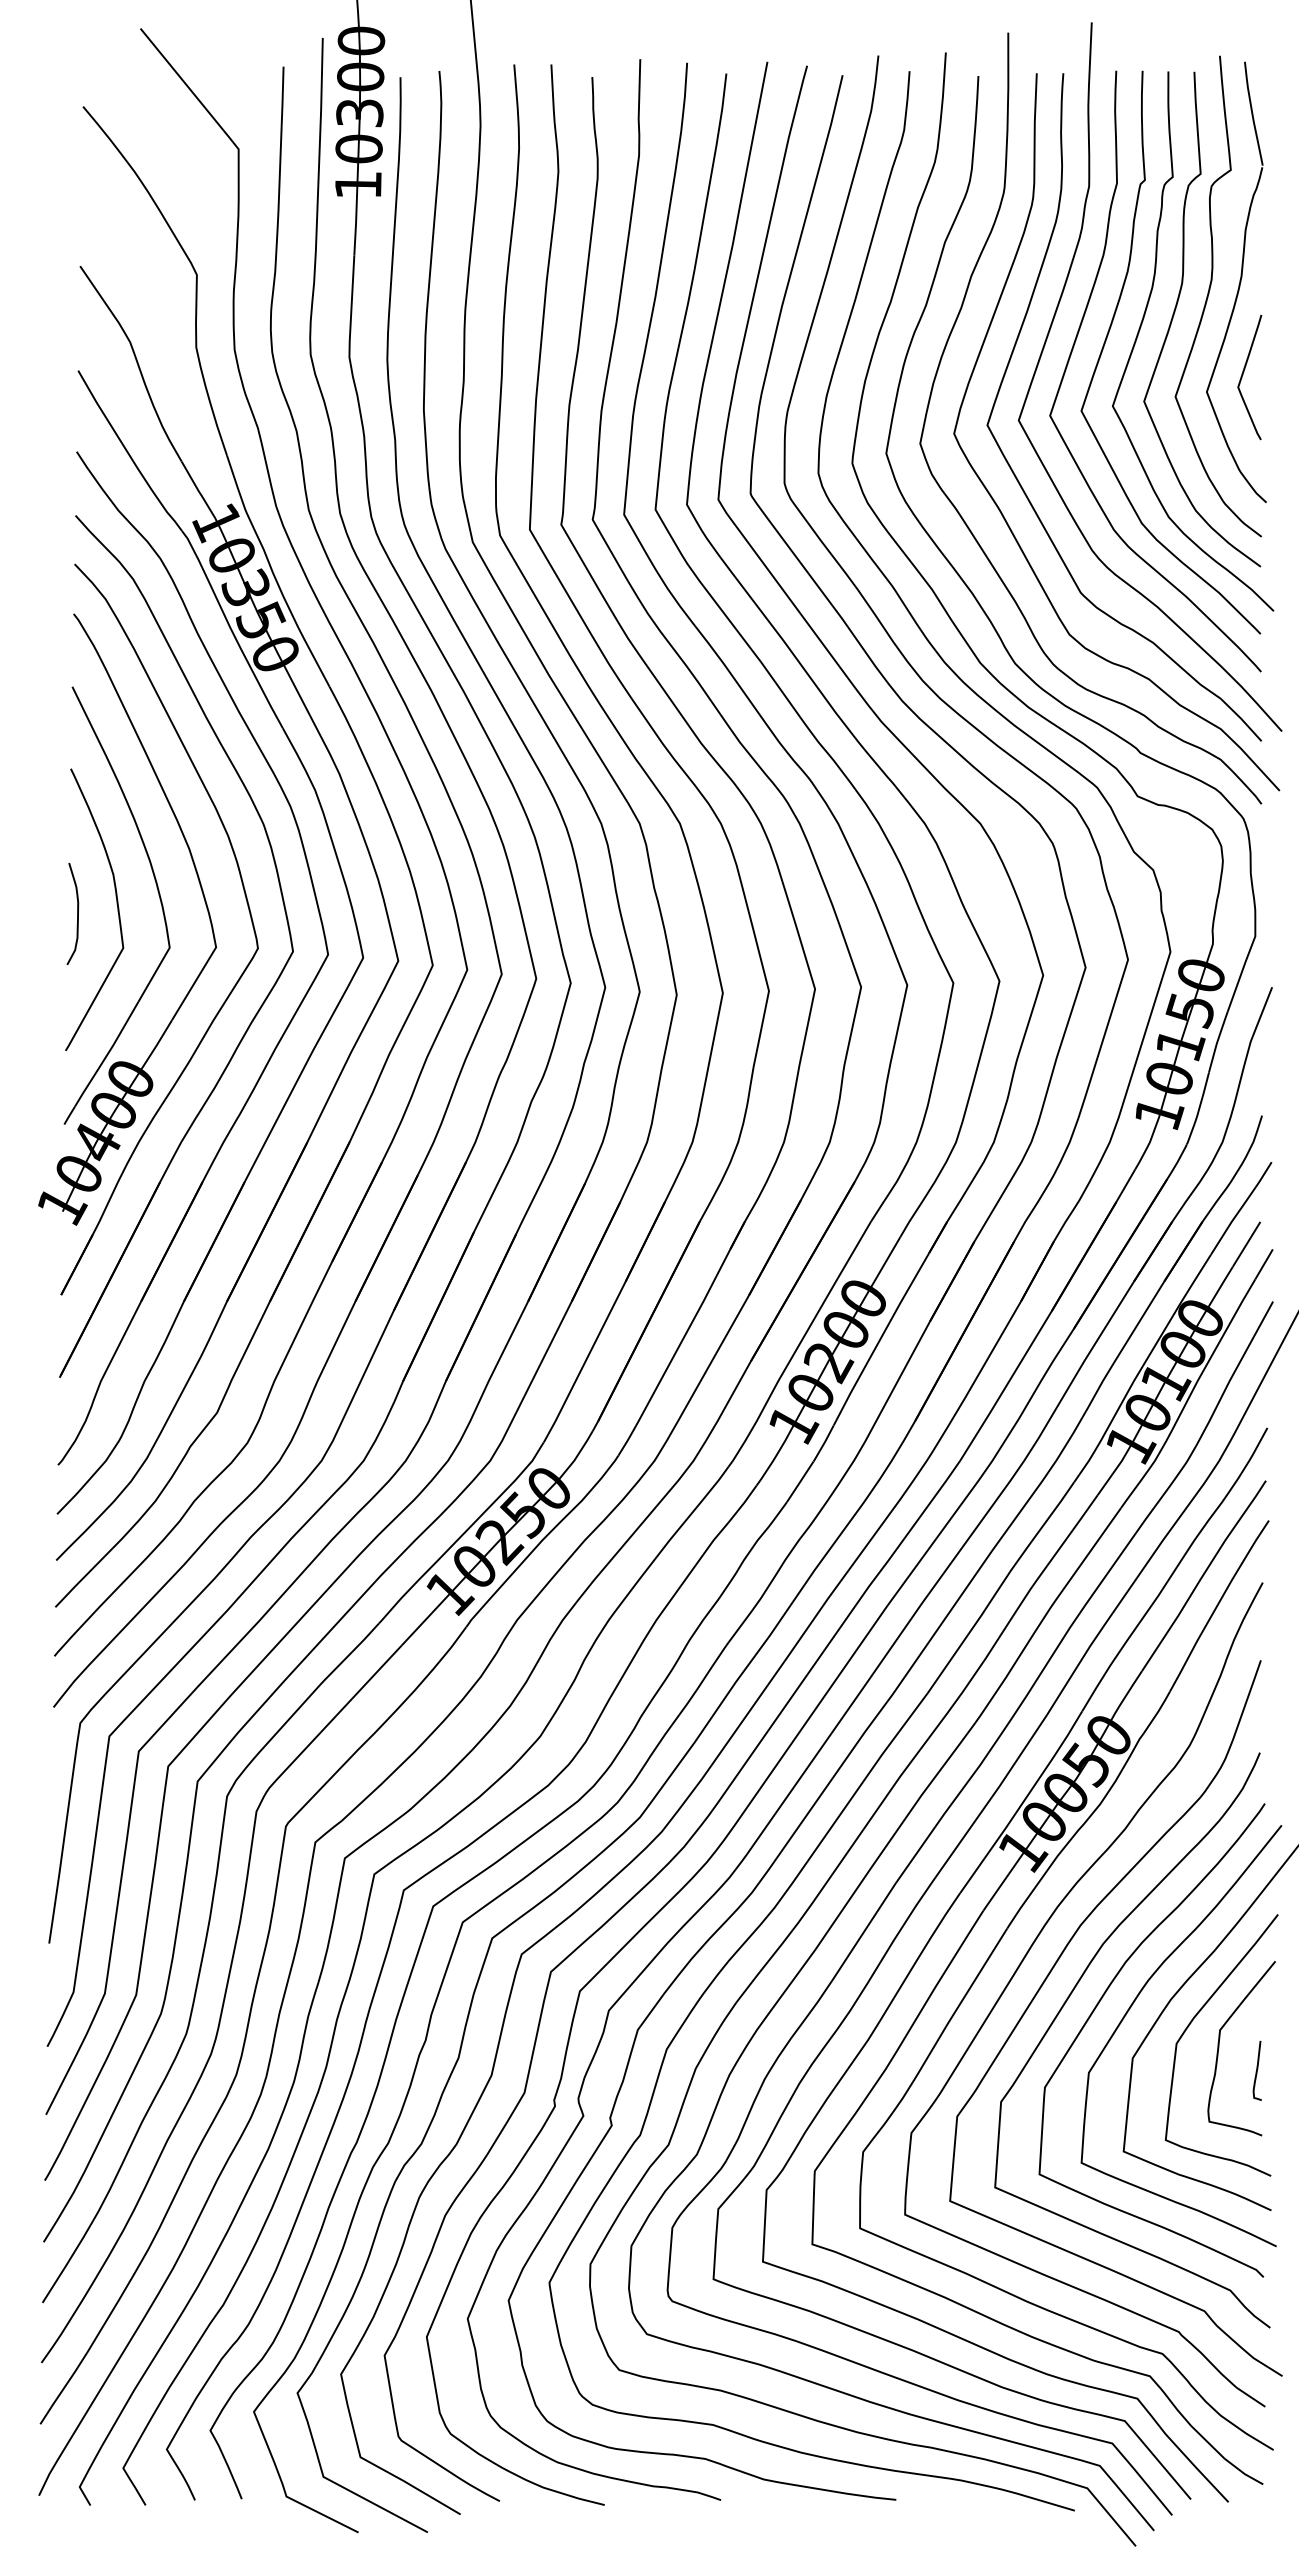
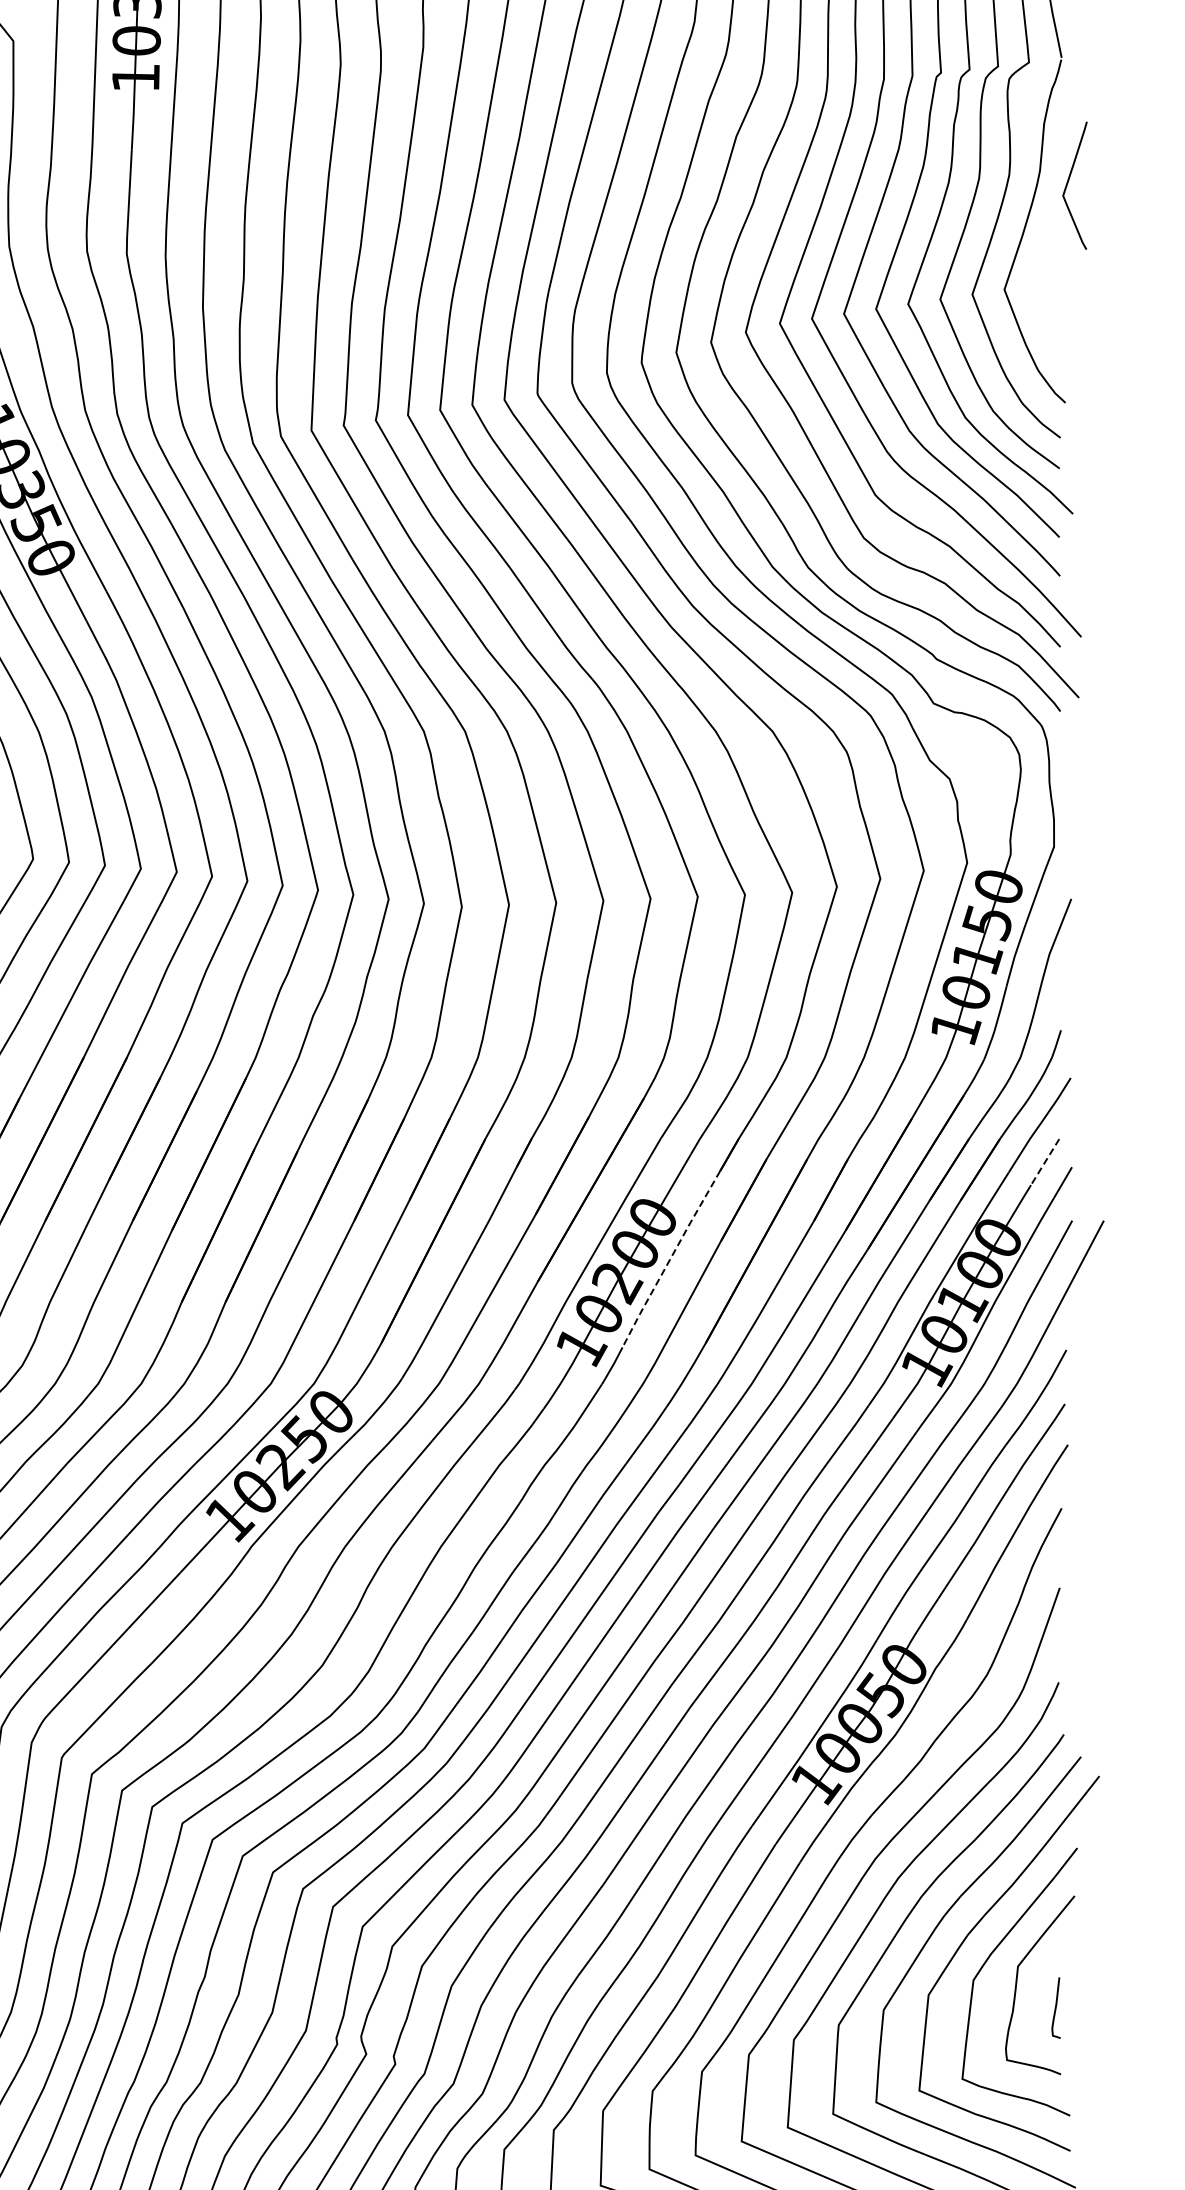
curve: (1243, 375) -> (1068, 183), moved
line: (1246, 1244) -> (1045, 1162), solid -> dashed
line: (880, 1339) -> (670, 1259), solid -> dashed

